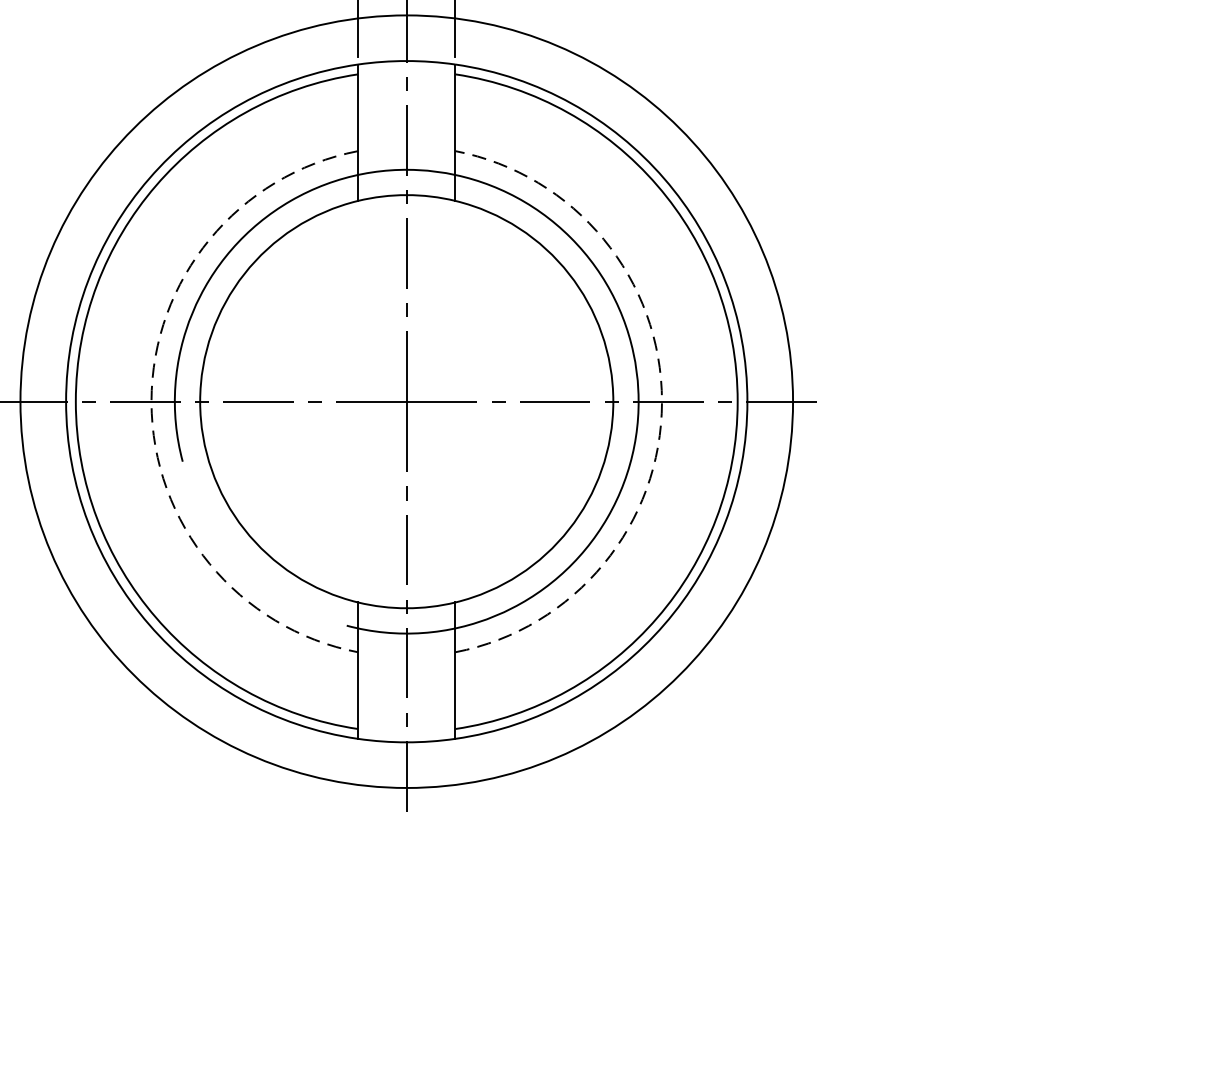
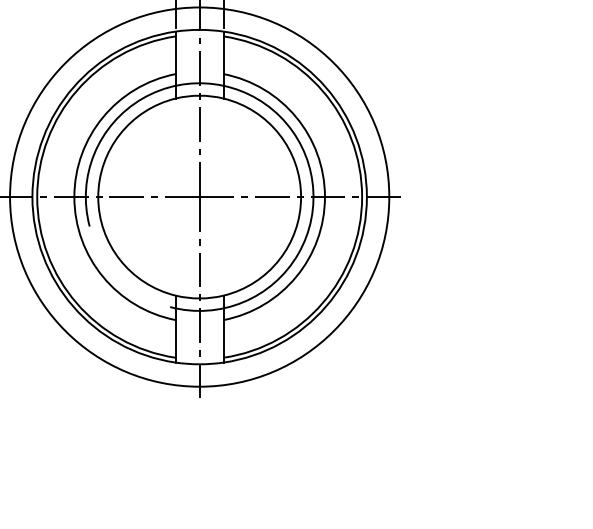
arc: (151, 402) -> (74, 197), dashed -> solid
arc: (661, 402) -> (324, 197), dashed -> solid

